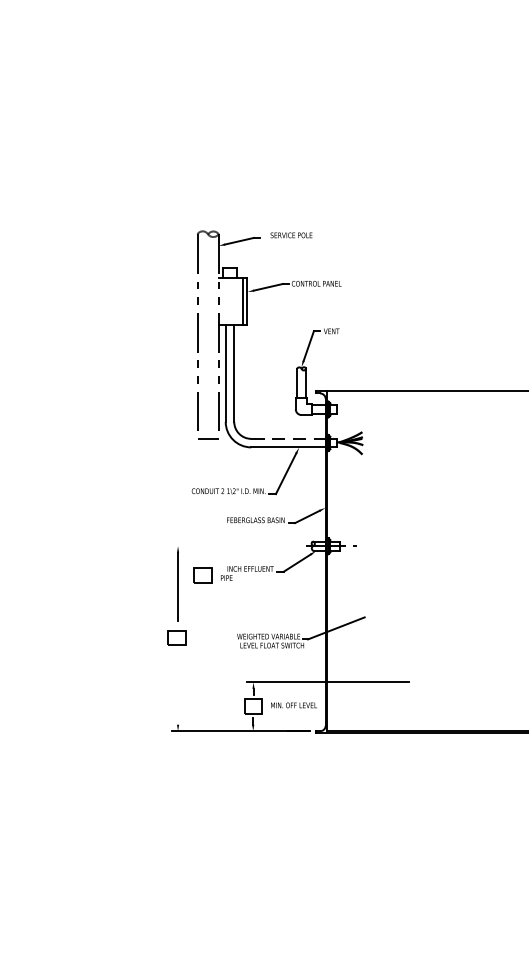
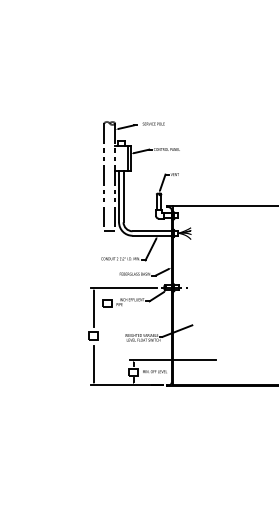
line: (289, 439) -> (152, 231), dashed -> solid
line: (234, 545) -> (123, 287), added
line: (177, 689) -> (93, 363), added

